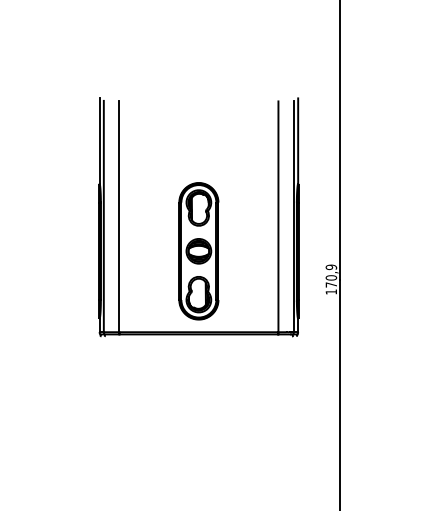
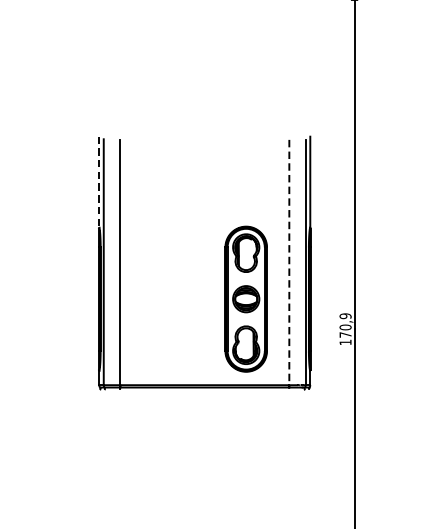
line: (99, 140) -> (99, 181), solid -> dashed
line: (278, 216) -> (289, 262), solid -> dashed
part: (198, 251) -> (245, 299), moved

